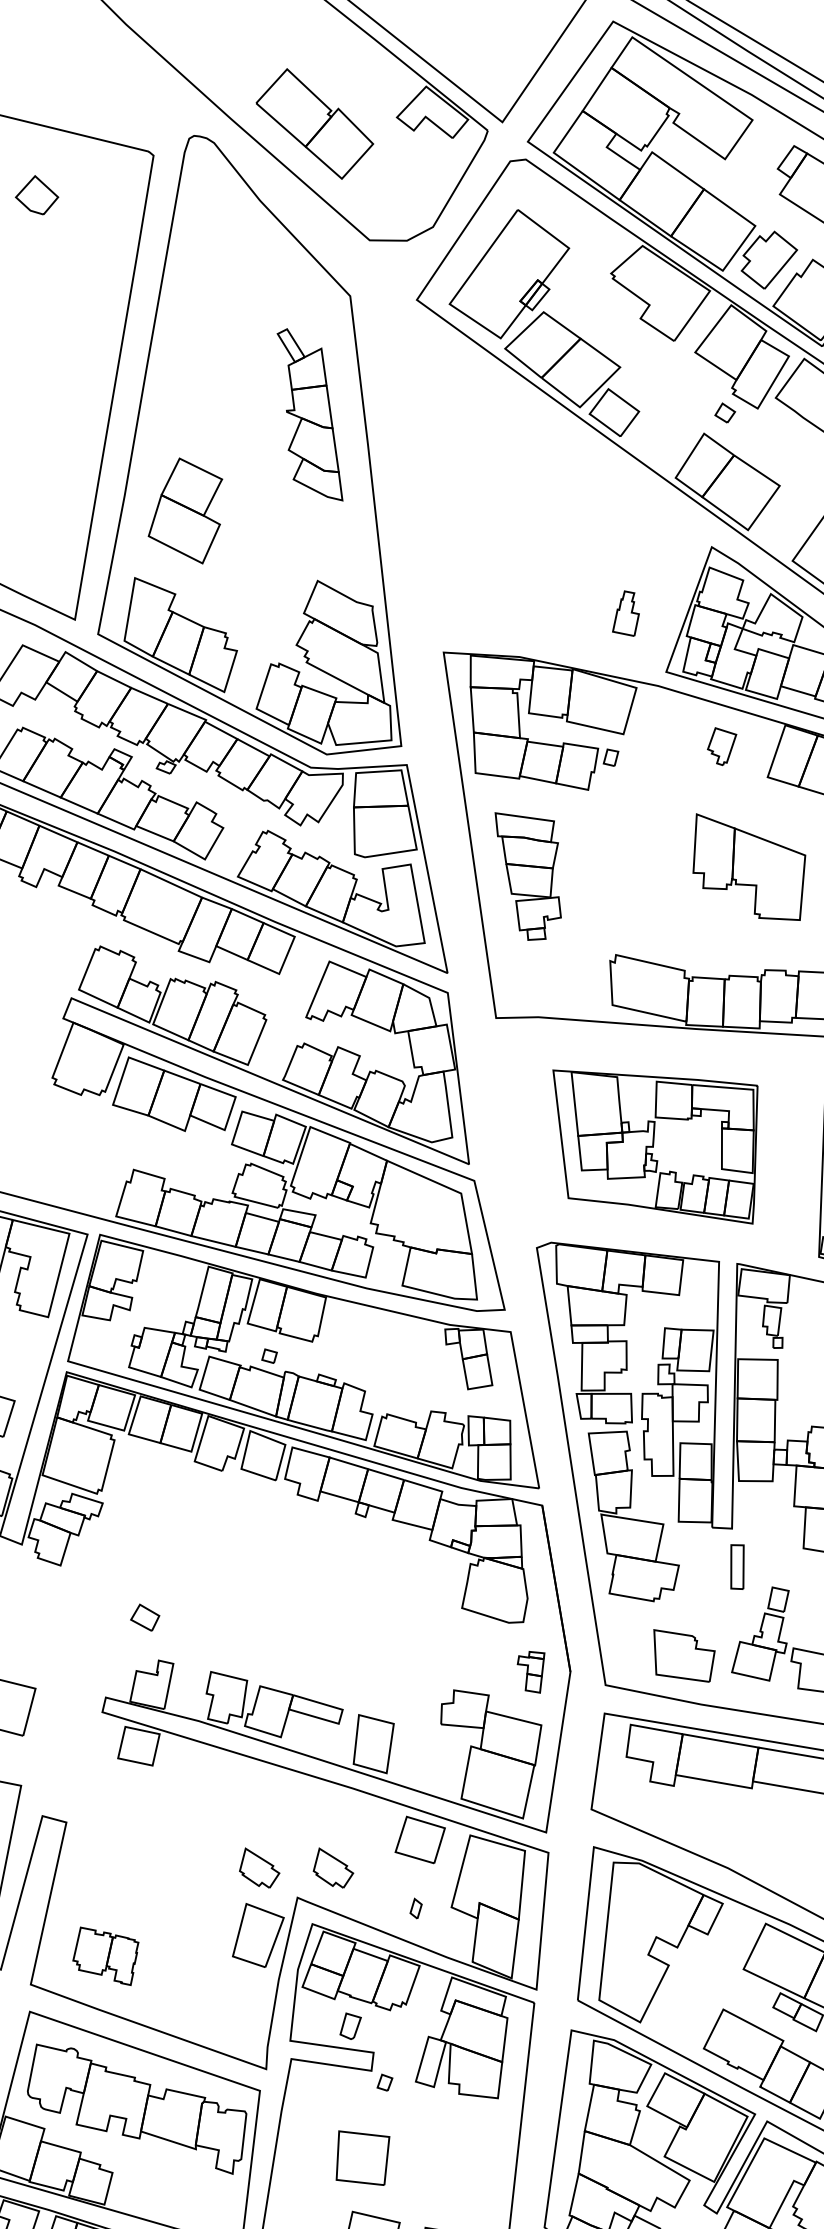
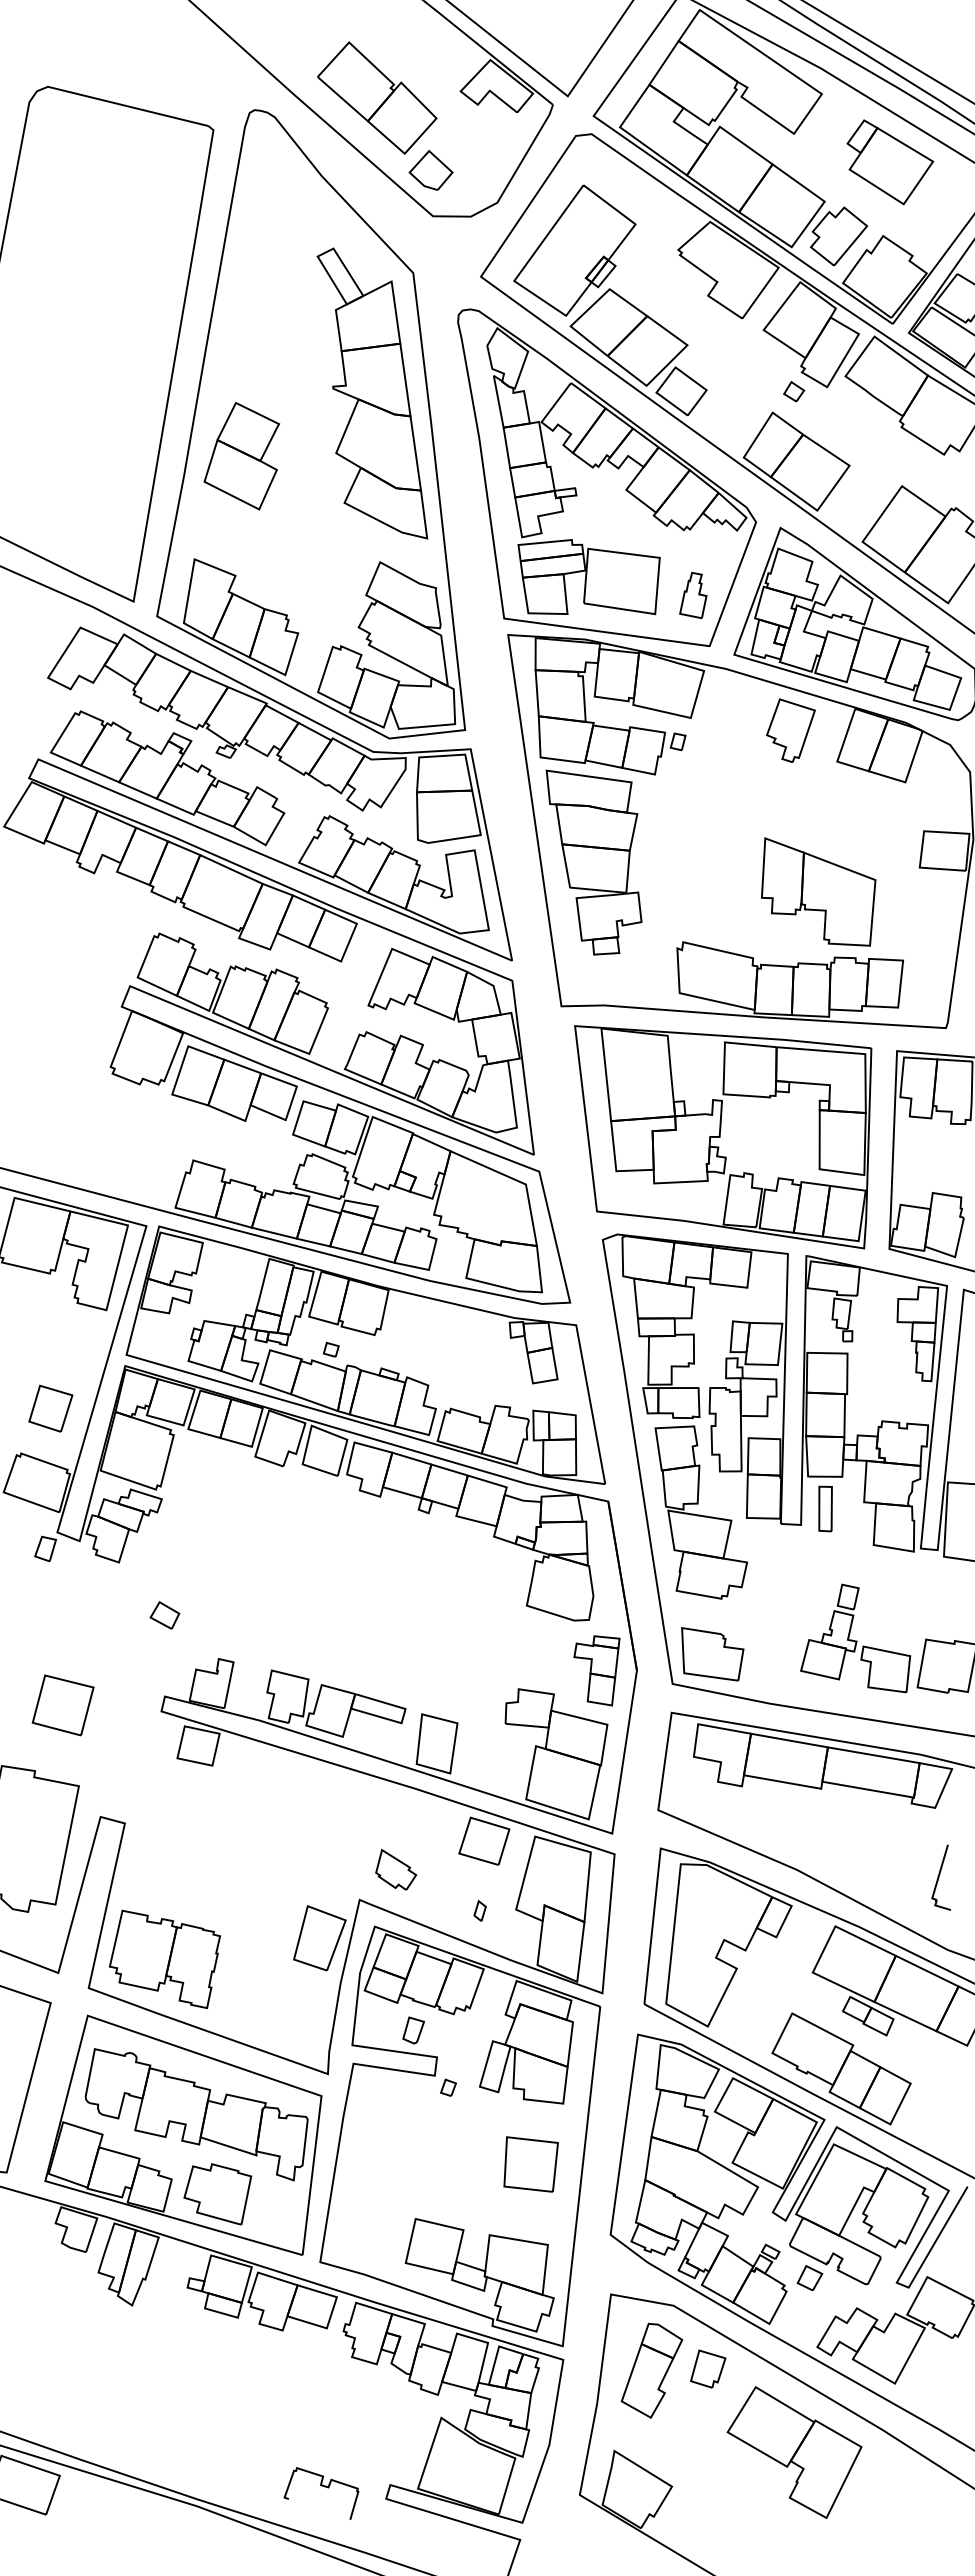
part: (36, 195) -> (430, 170), moved
part: (310, 414) -> (372, 393), size x1.67
part: (540, 497) -> (606, 477), added
part: (185, 510) -> (241, 455), moved
part: (721, 746) -> (790, 730), size x1.67
part: (749, 866) -> (818, 891), moved
part: (527, 876) -> (593, 862), size x1.43
part: (655, 1147) -> (723, 1137), size x1.43
part: (737, 1566) -> (825, 1508), moved
part: (144, 1617) -> (164, 1615), moved
part: (684, 1656) -> (712, 1654), moved
part: (530, 1671) -> (596, 1670), size x1.67
part: (259, 1867) -> (321, 1869), removed
part: (105, 1956) -> (164, 1959), size x1.67
part: (362, 2158) -> (530, 2164), moved
part: (157, 2187) -> (217, 2194), added

